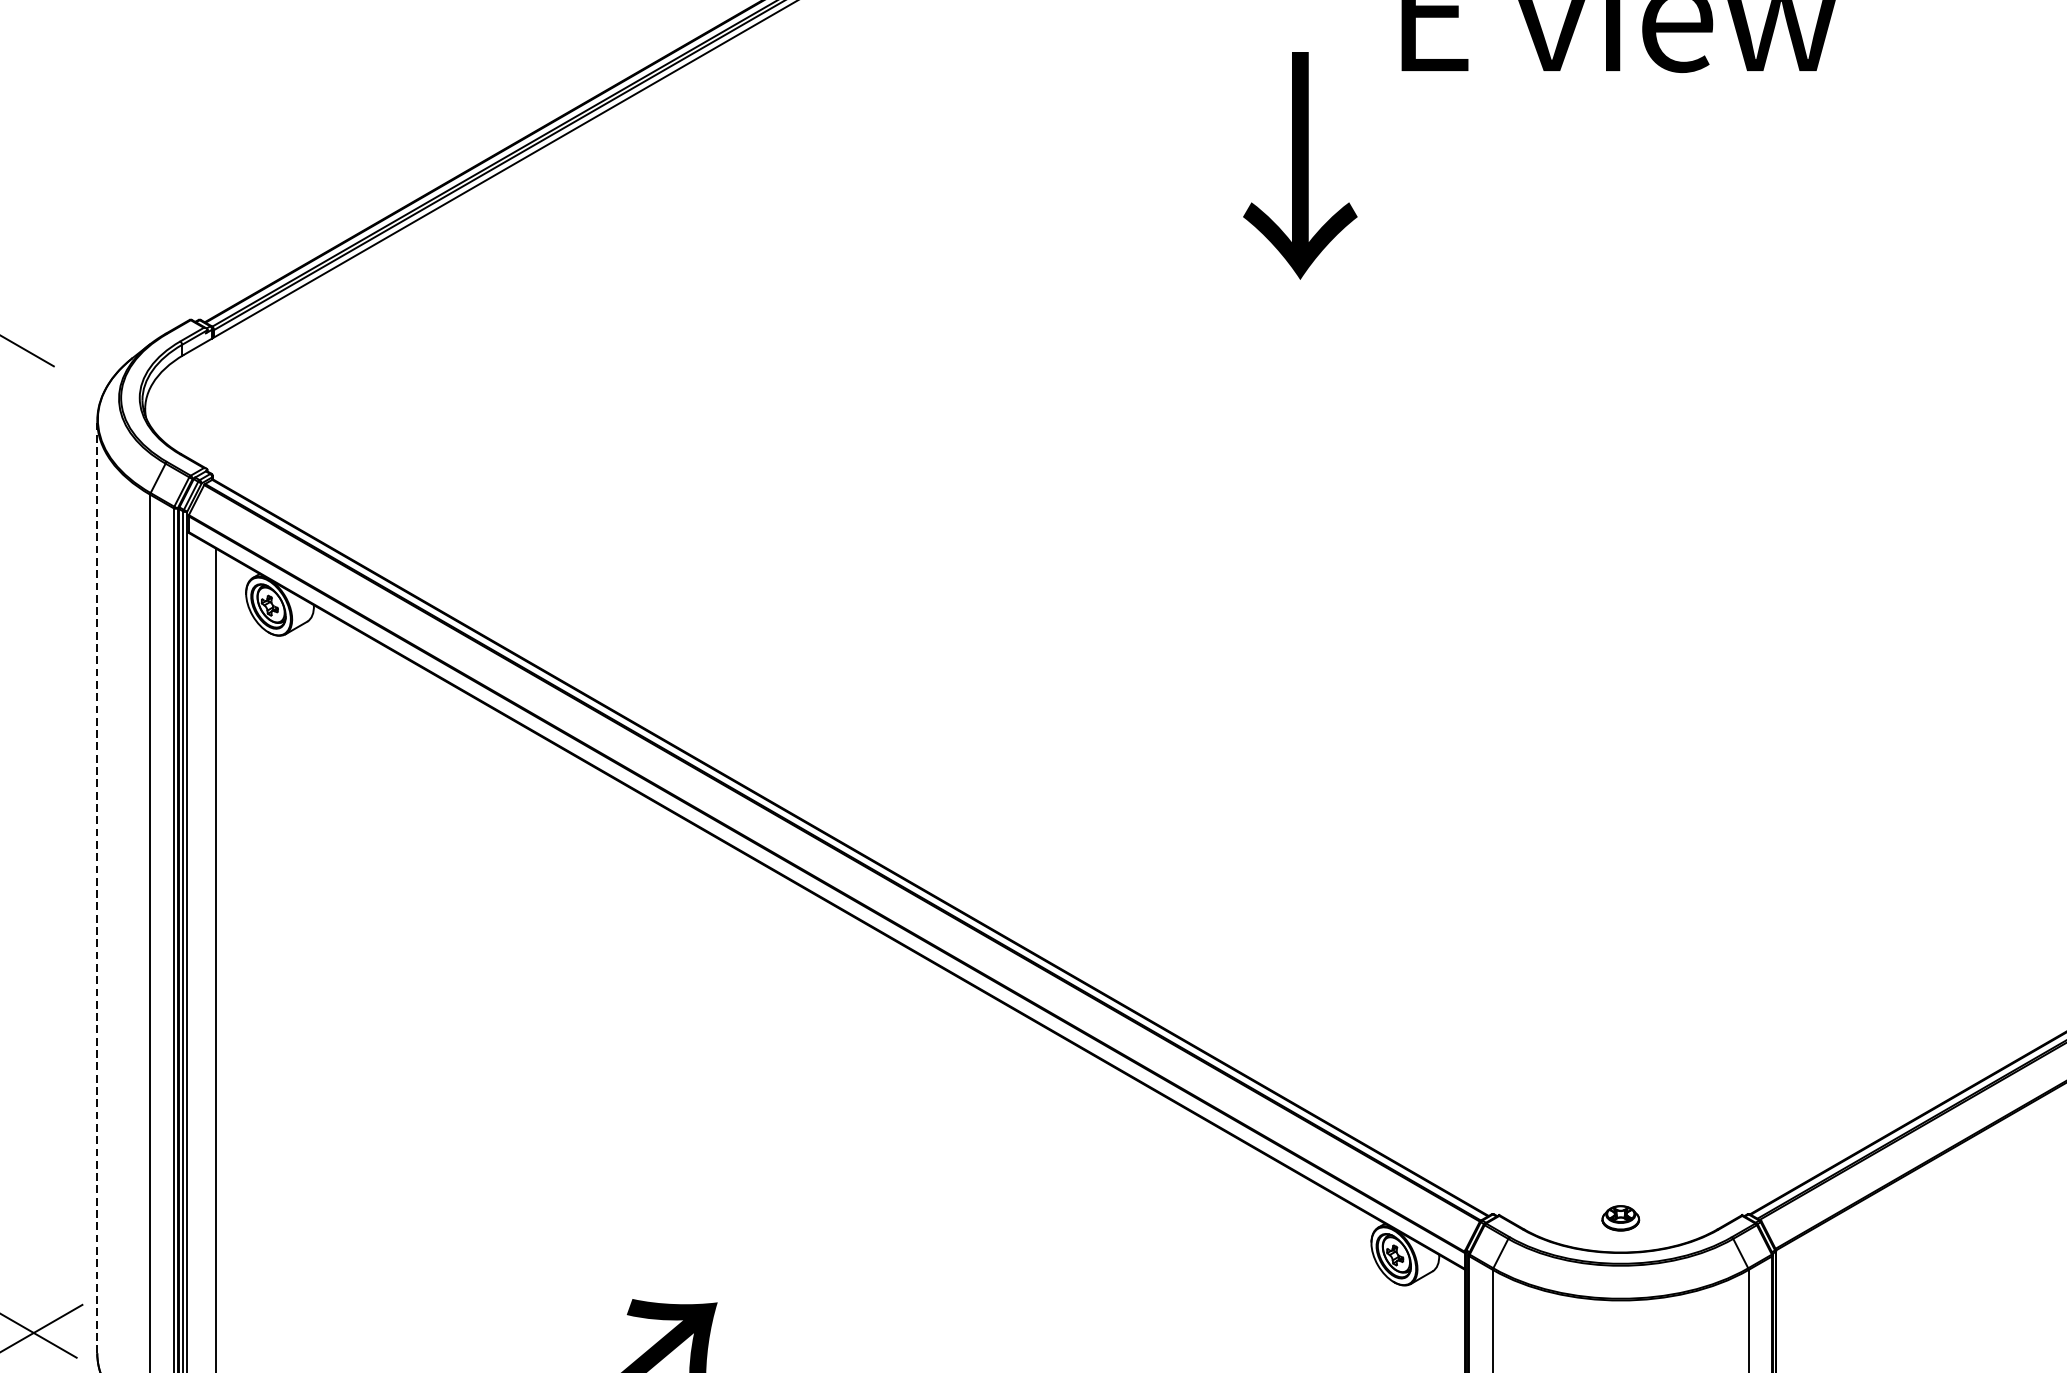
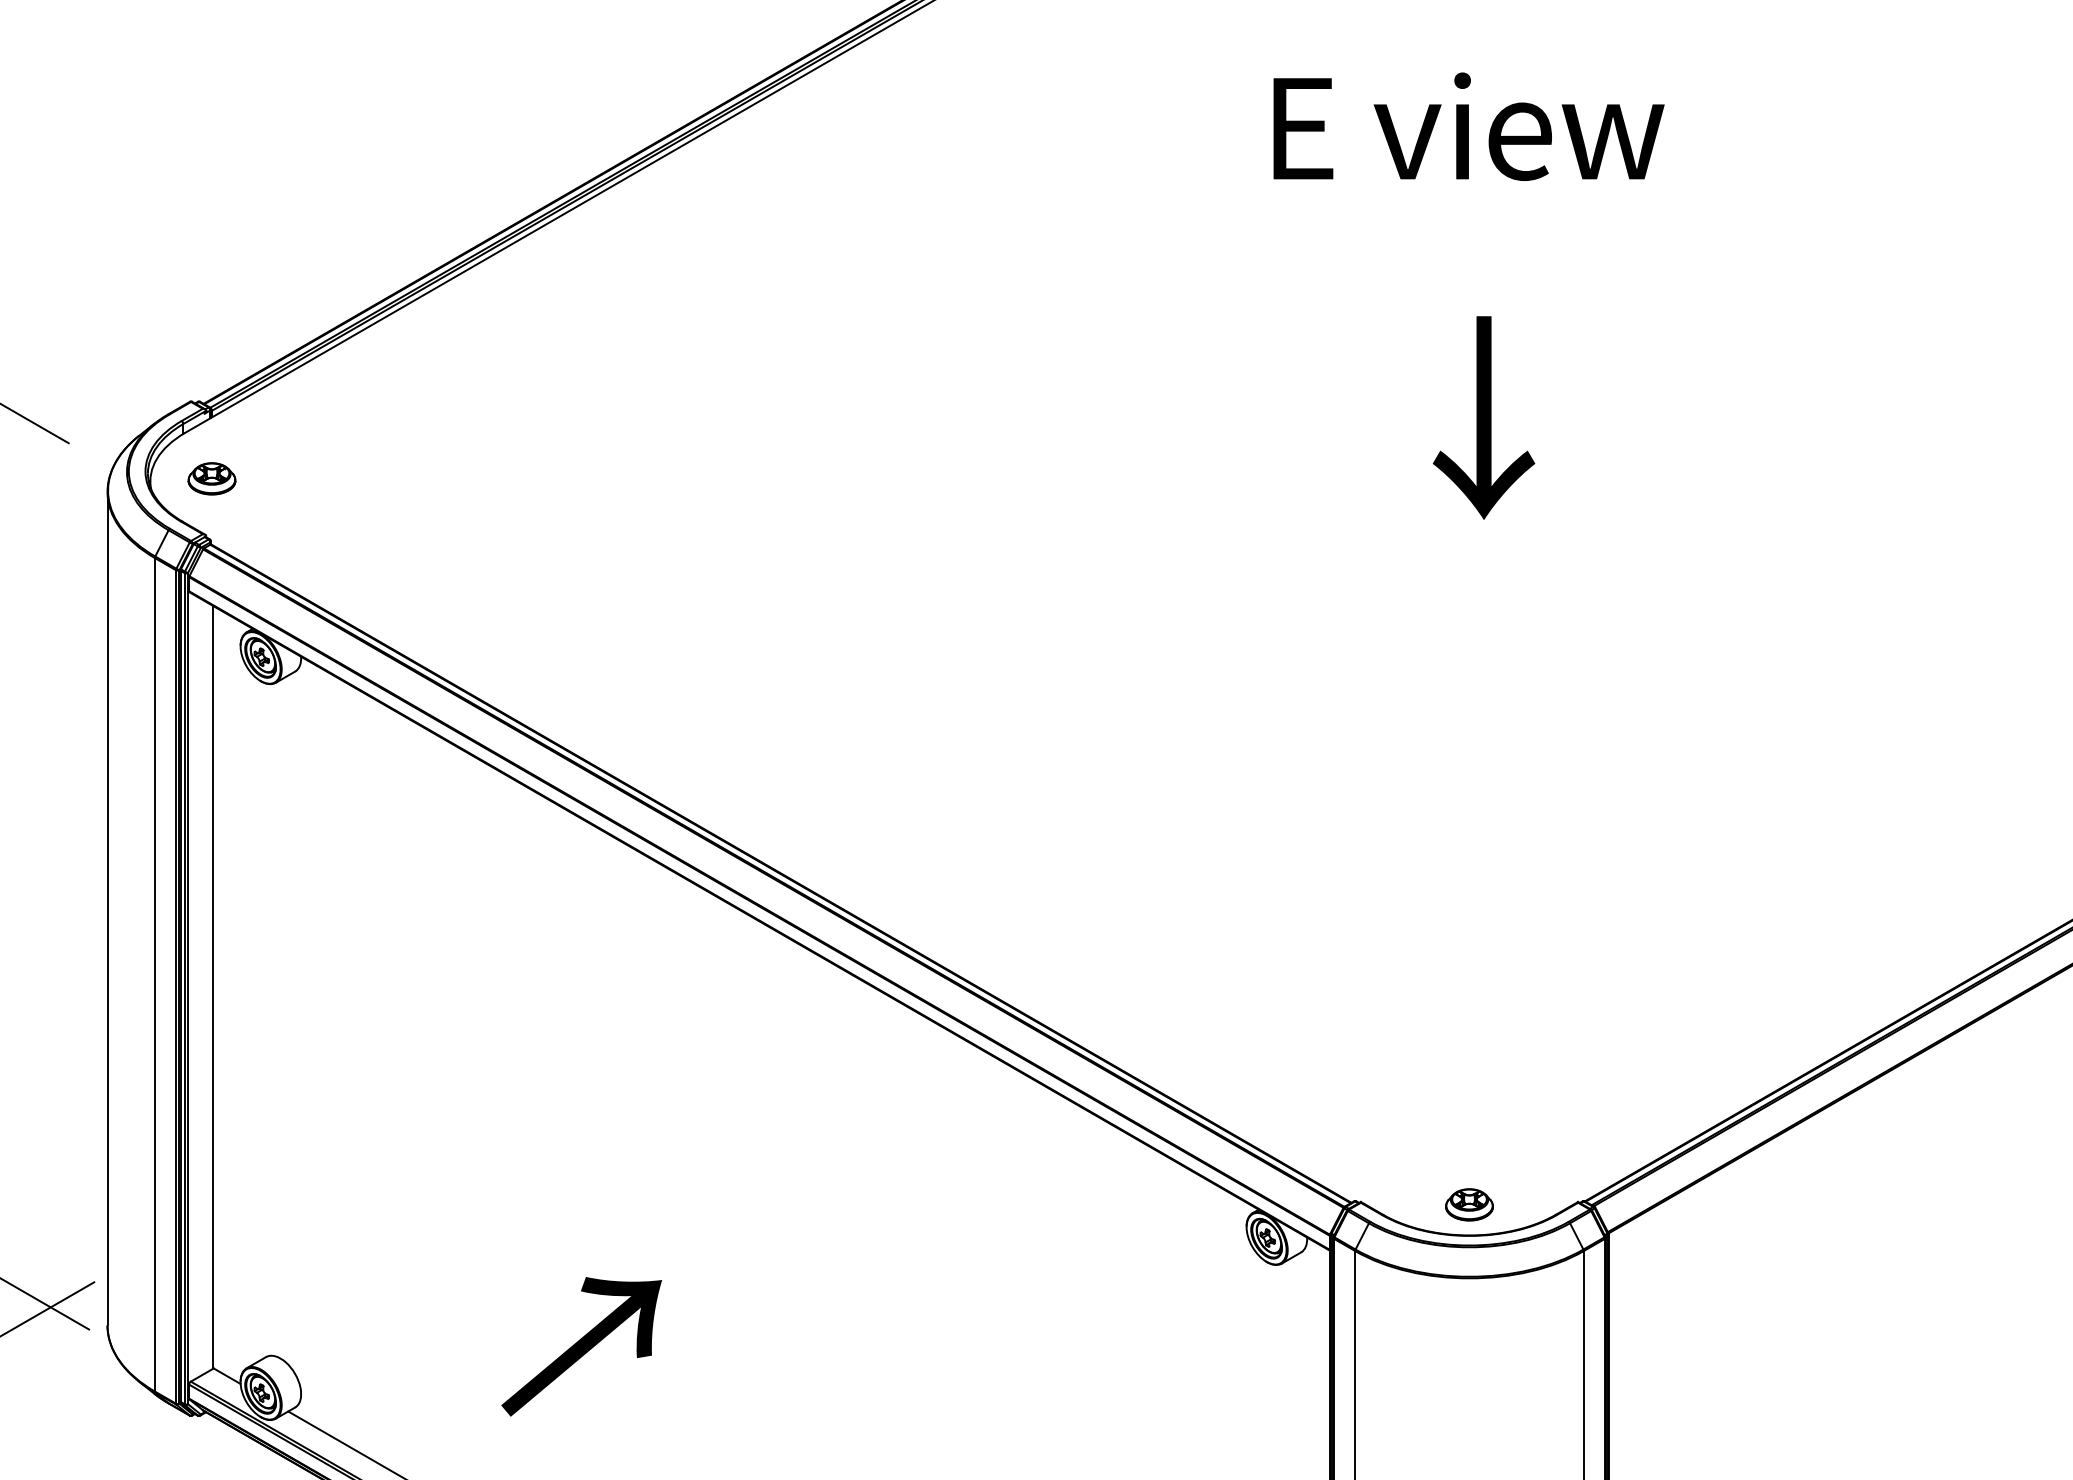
text: (1299, 165) -> (1483, 417), moved
part: (213, 405) -> (211, 478), added
line: (97, 886) -> (107, 908), dashed -> solid
part: (1620, 1217) -> (1469, 1204), size x1.43

